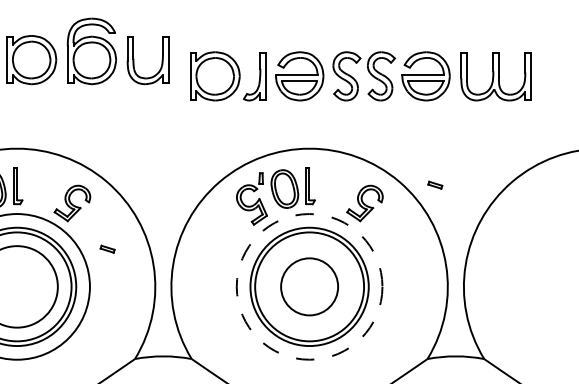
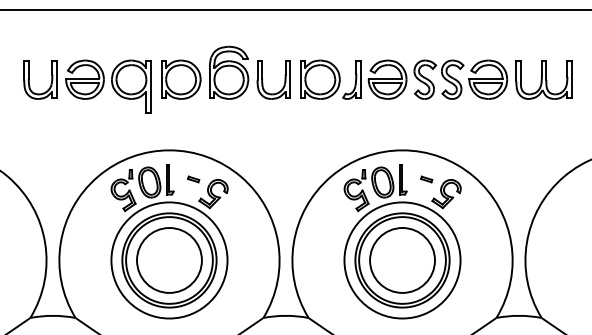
part: (361, 76) -> (436, 79), moved
part: (435, 185) -> (426, 179), moved
part: (107, 249) -> (193, 179), moved
circle: (309, 286) -> (402, 260), dashed -> solid
circle: (309, 286) -> (402, 260), size x1.43

